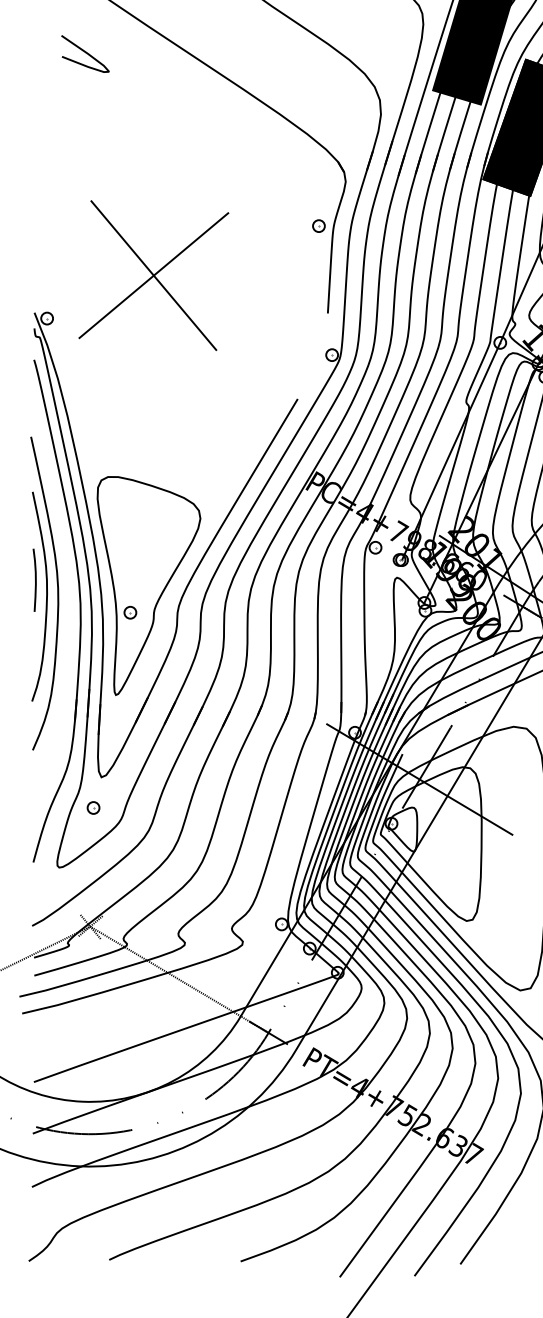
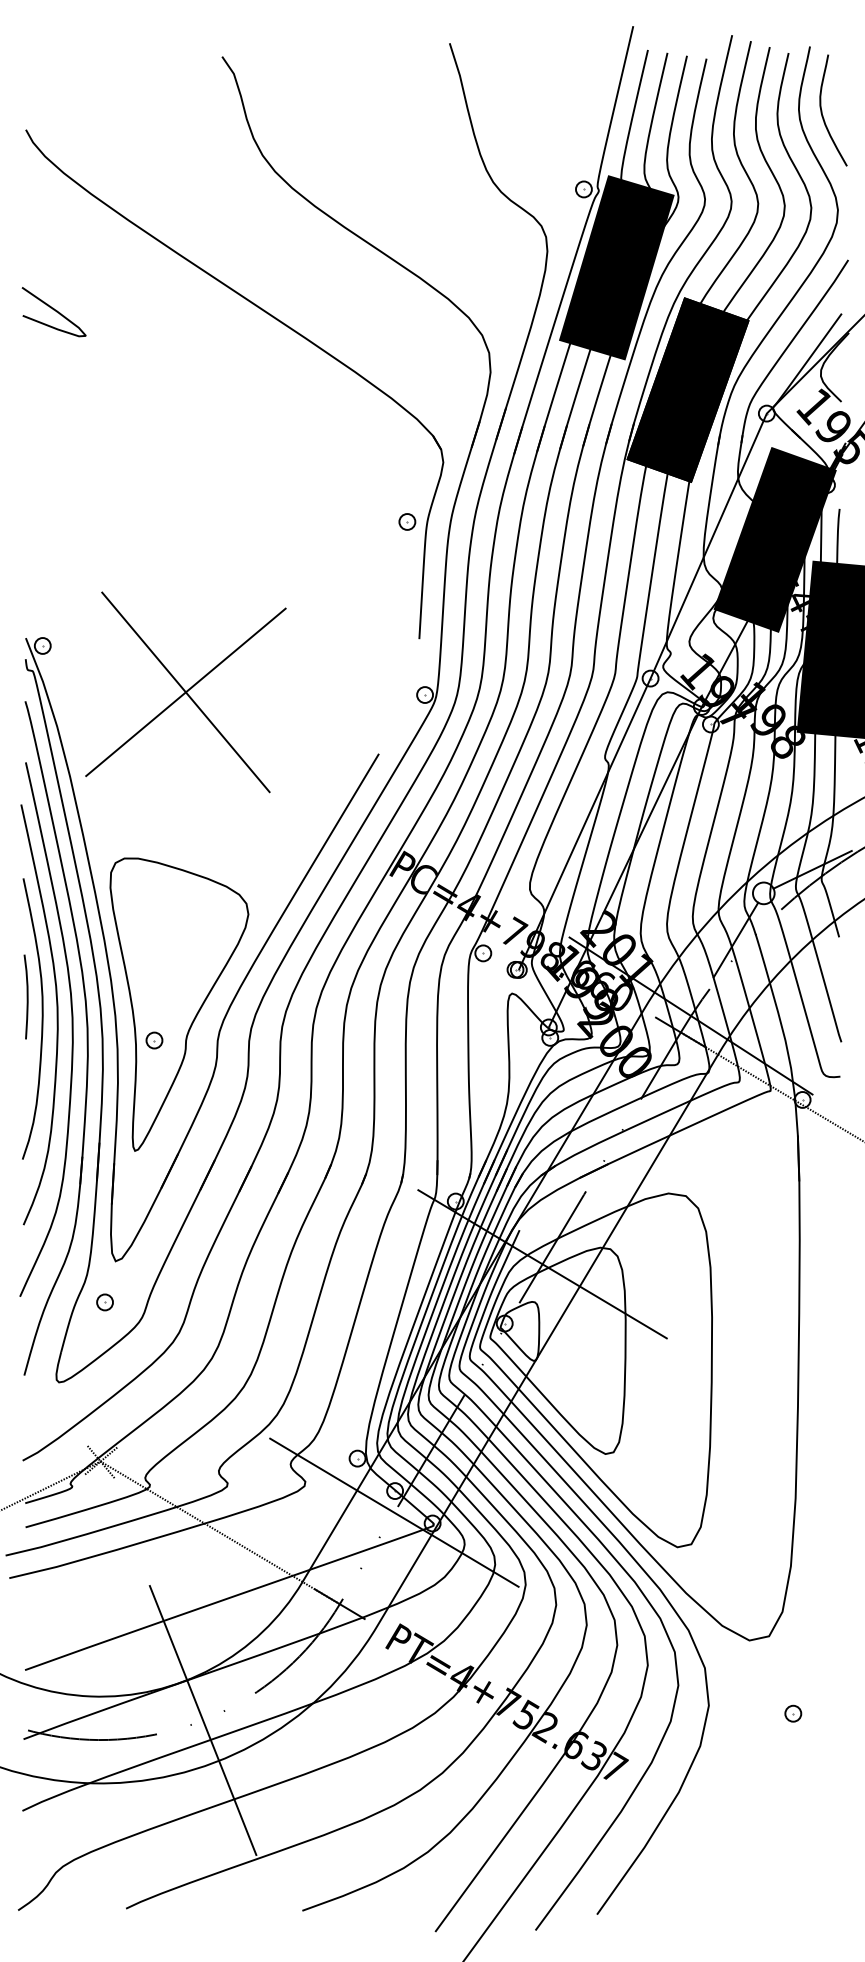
curve: (84, 52) -> (53, 310), moved
part: (153, 275) -> (185, 692), moved
curve: (68, 604) -> (71, 1029), added
line: (309, 964) -> (394, 1512), added
line: (166, 1119) -> (202, 1720), added

